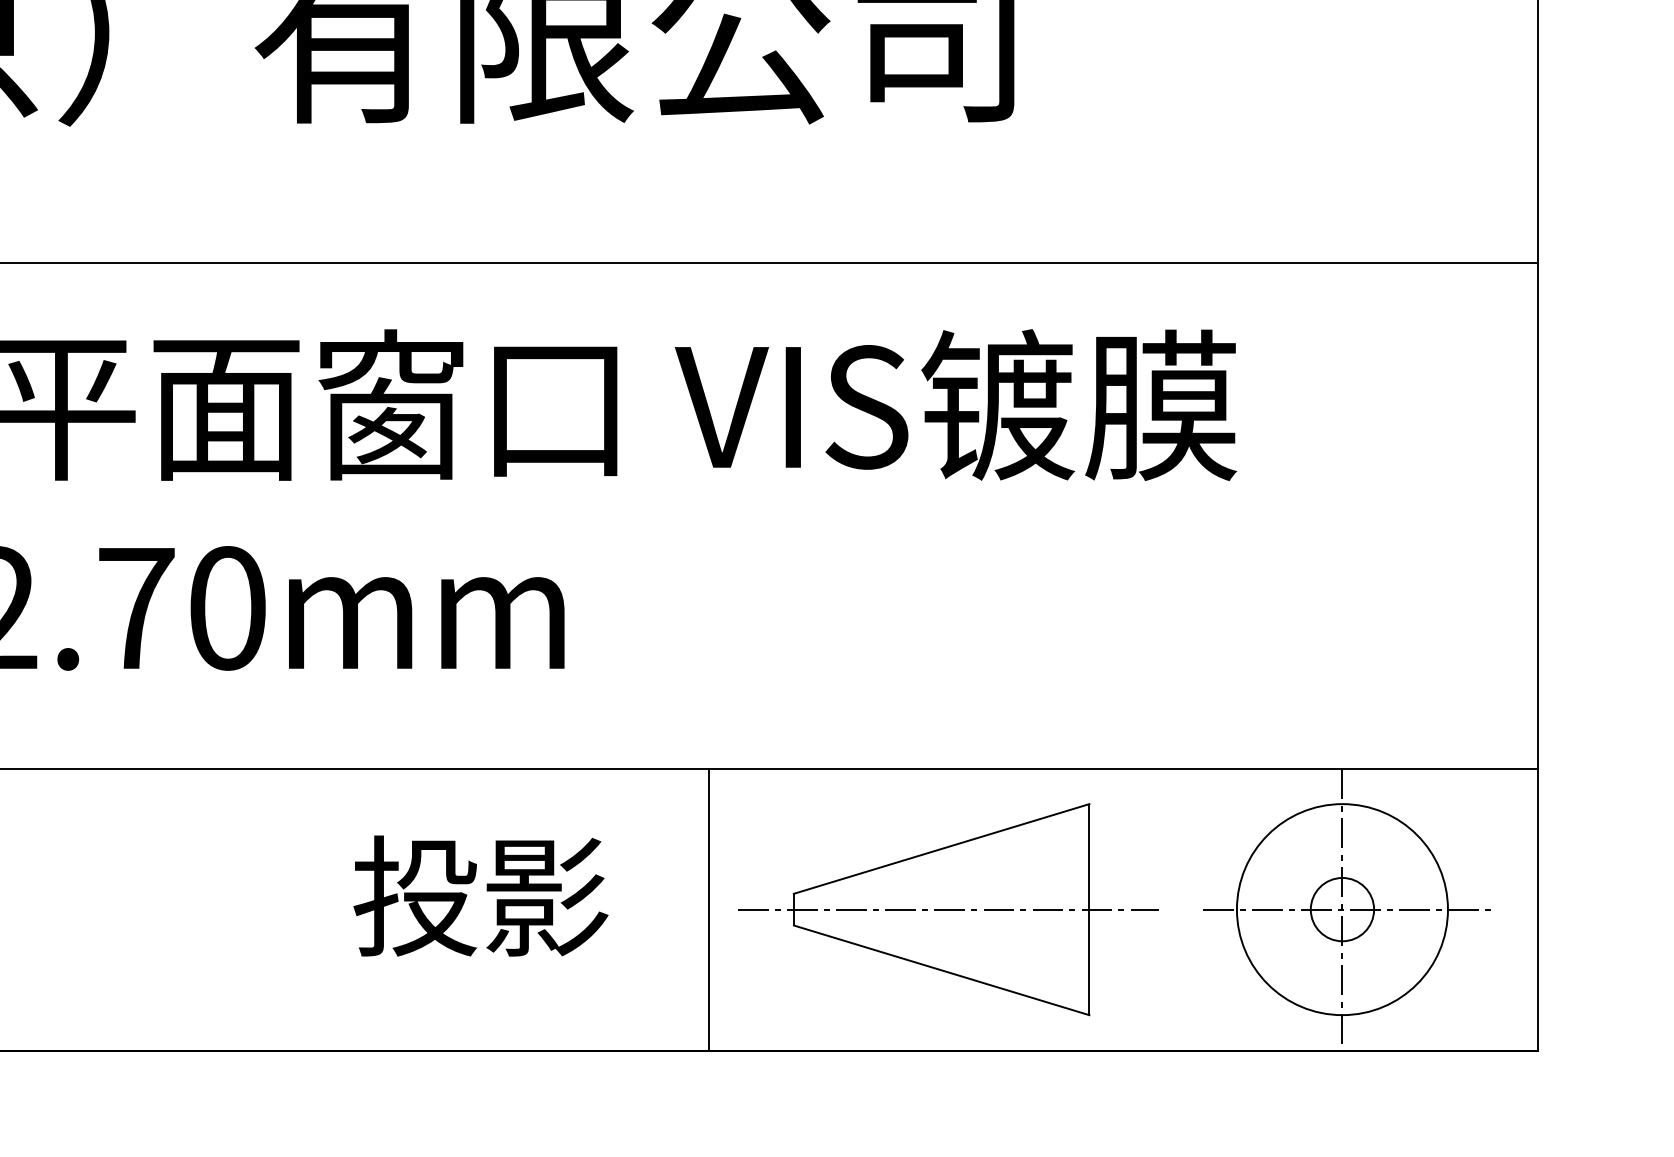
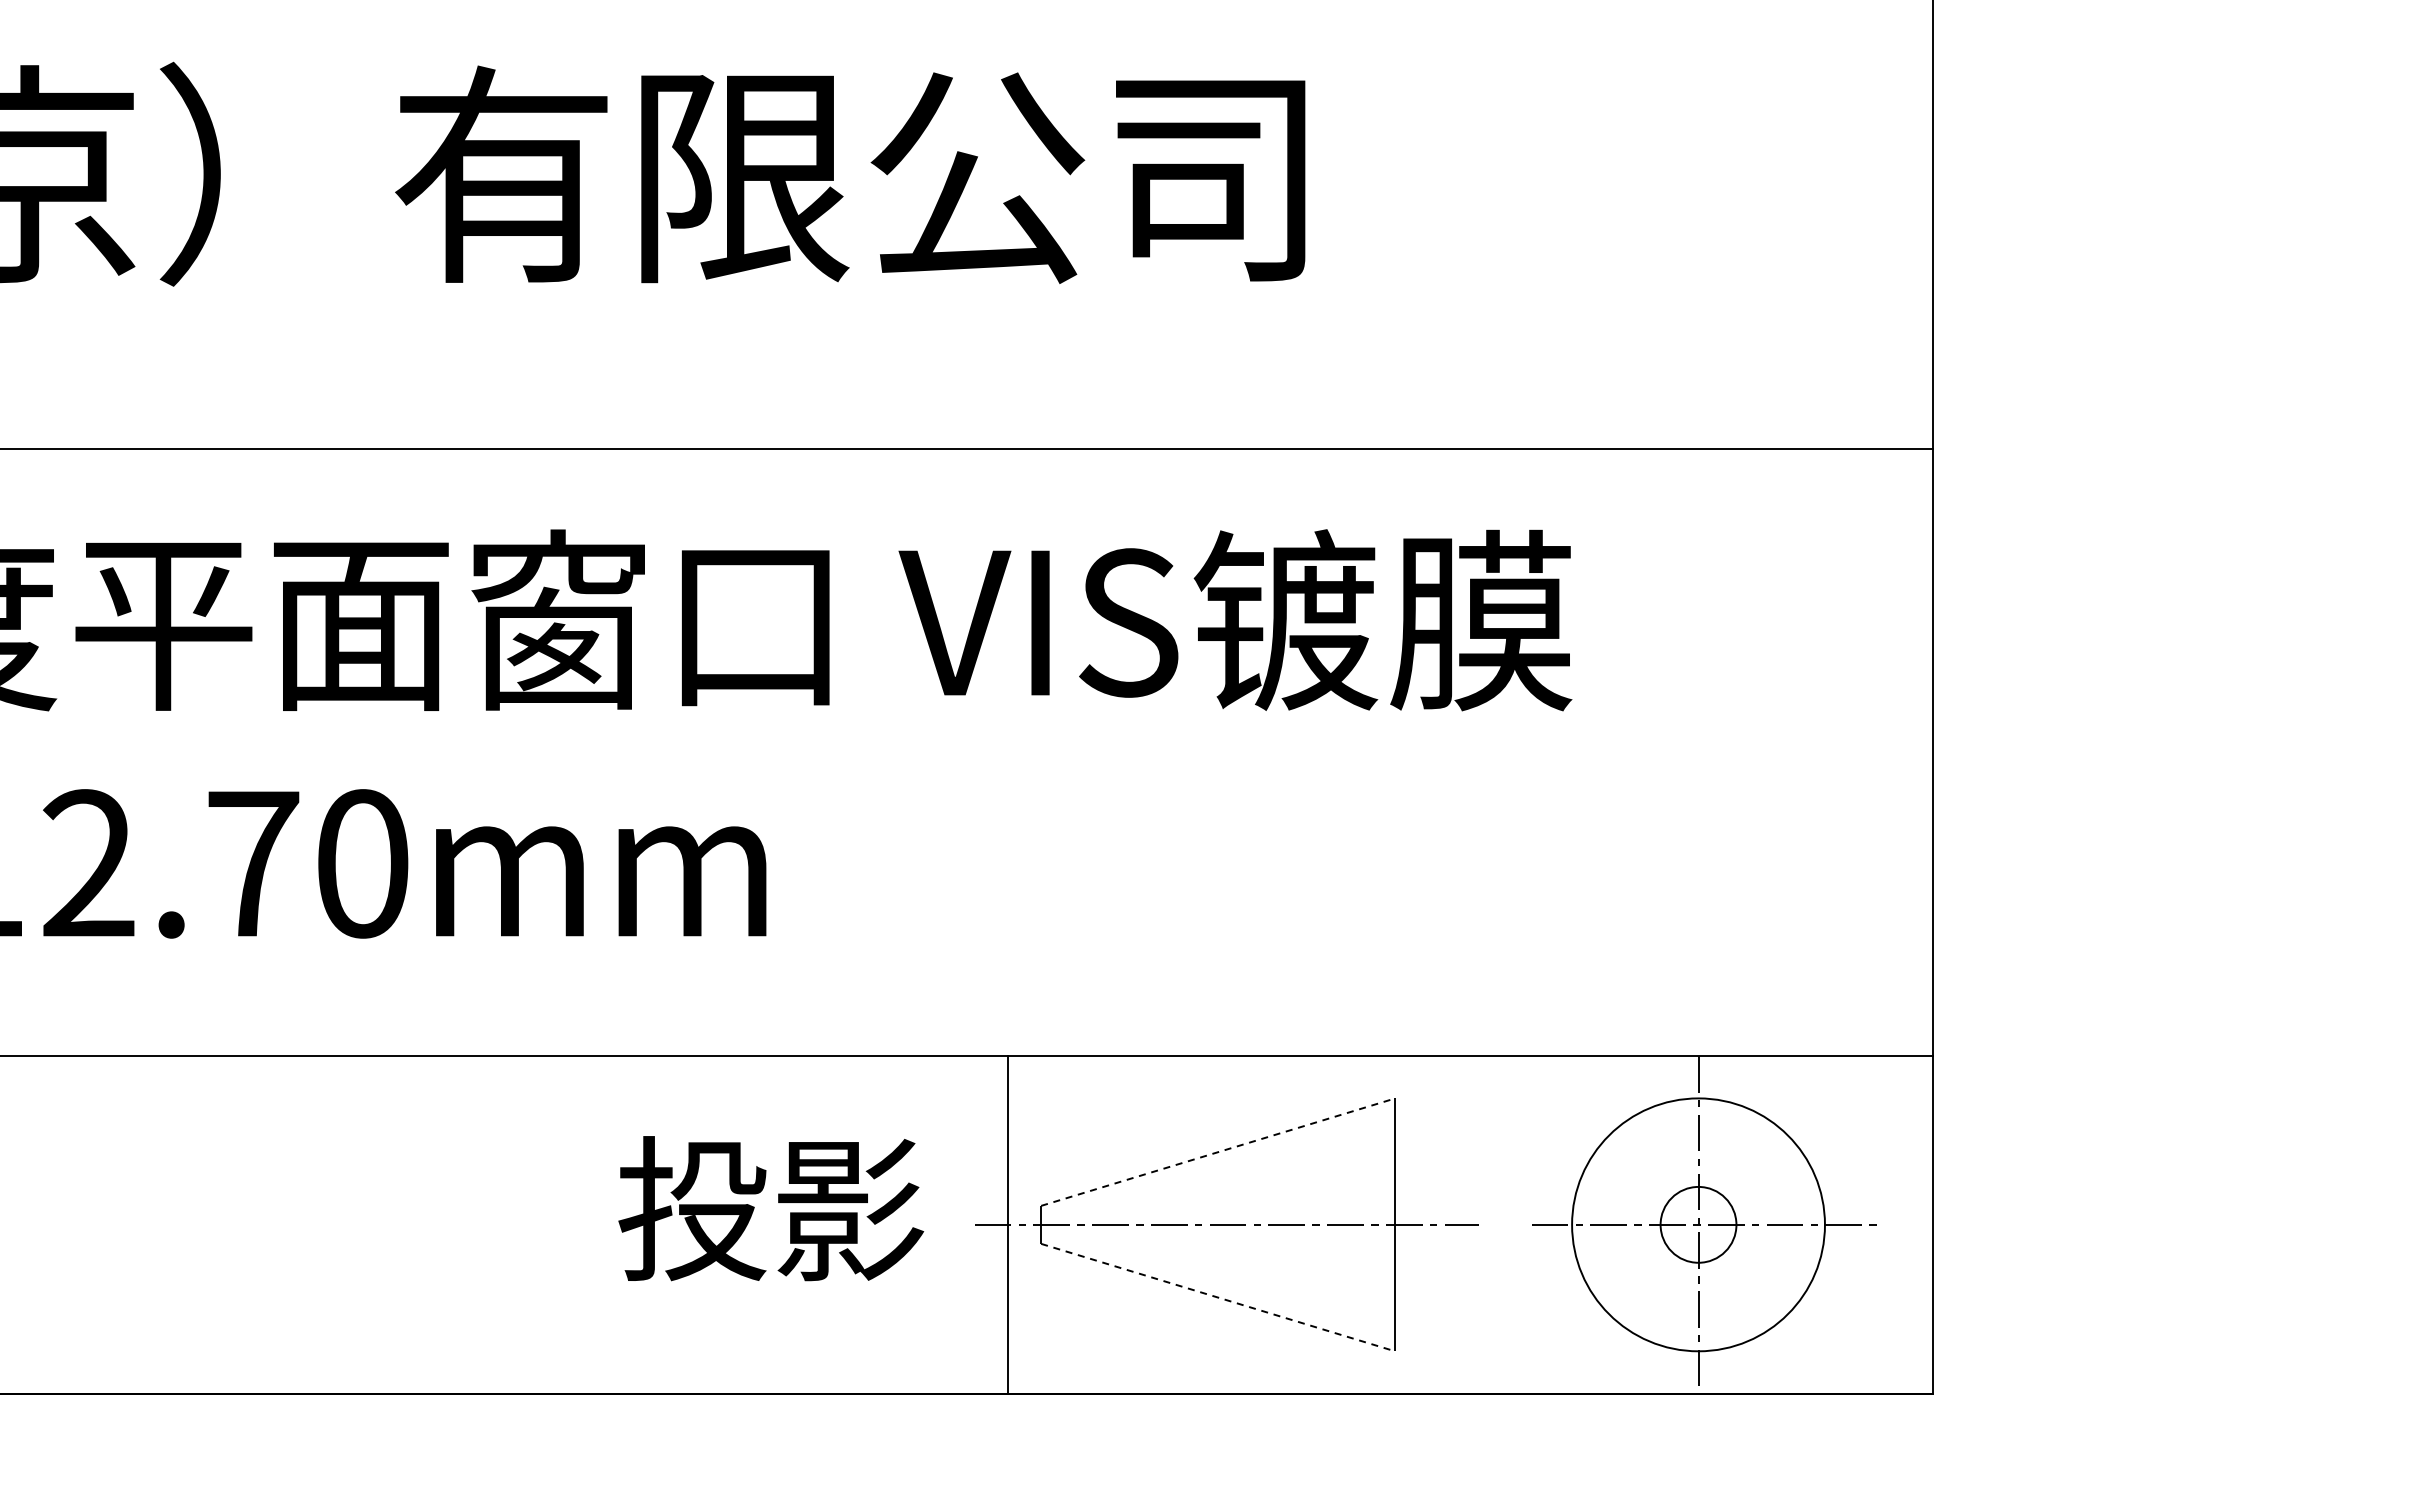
line: (941, 849) -> (1218, 1152), solid -> dashed
text: (481, 895) -> (771, 1208), moved
line: (709, 909) -> (1008, 1224), moved
line: (941, 970) -> (1218, 1297), solid -> dashed

